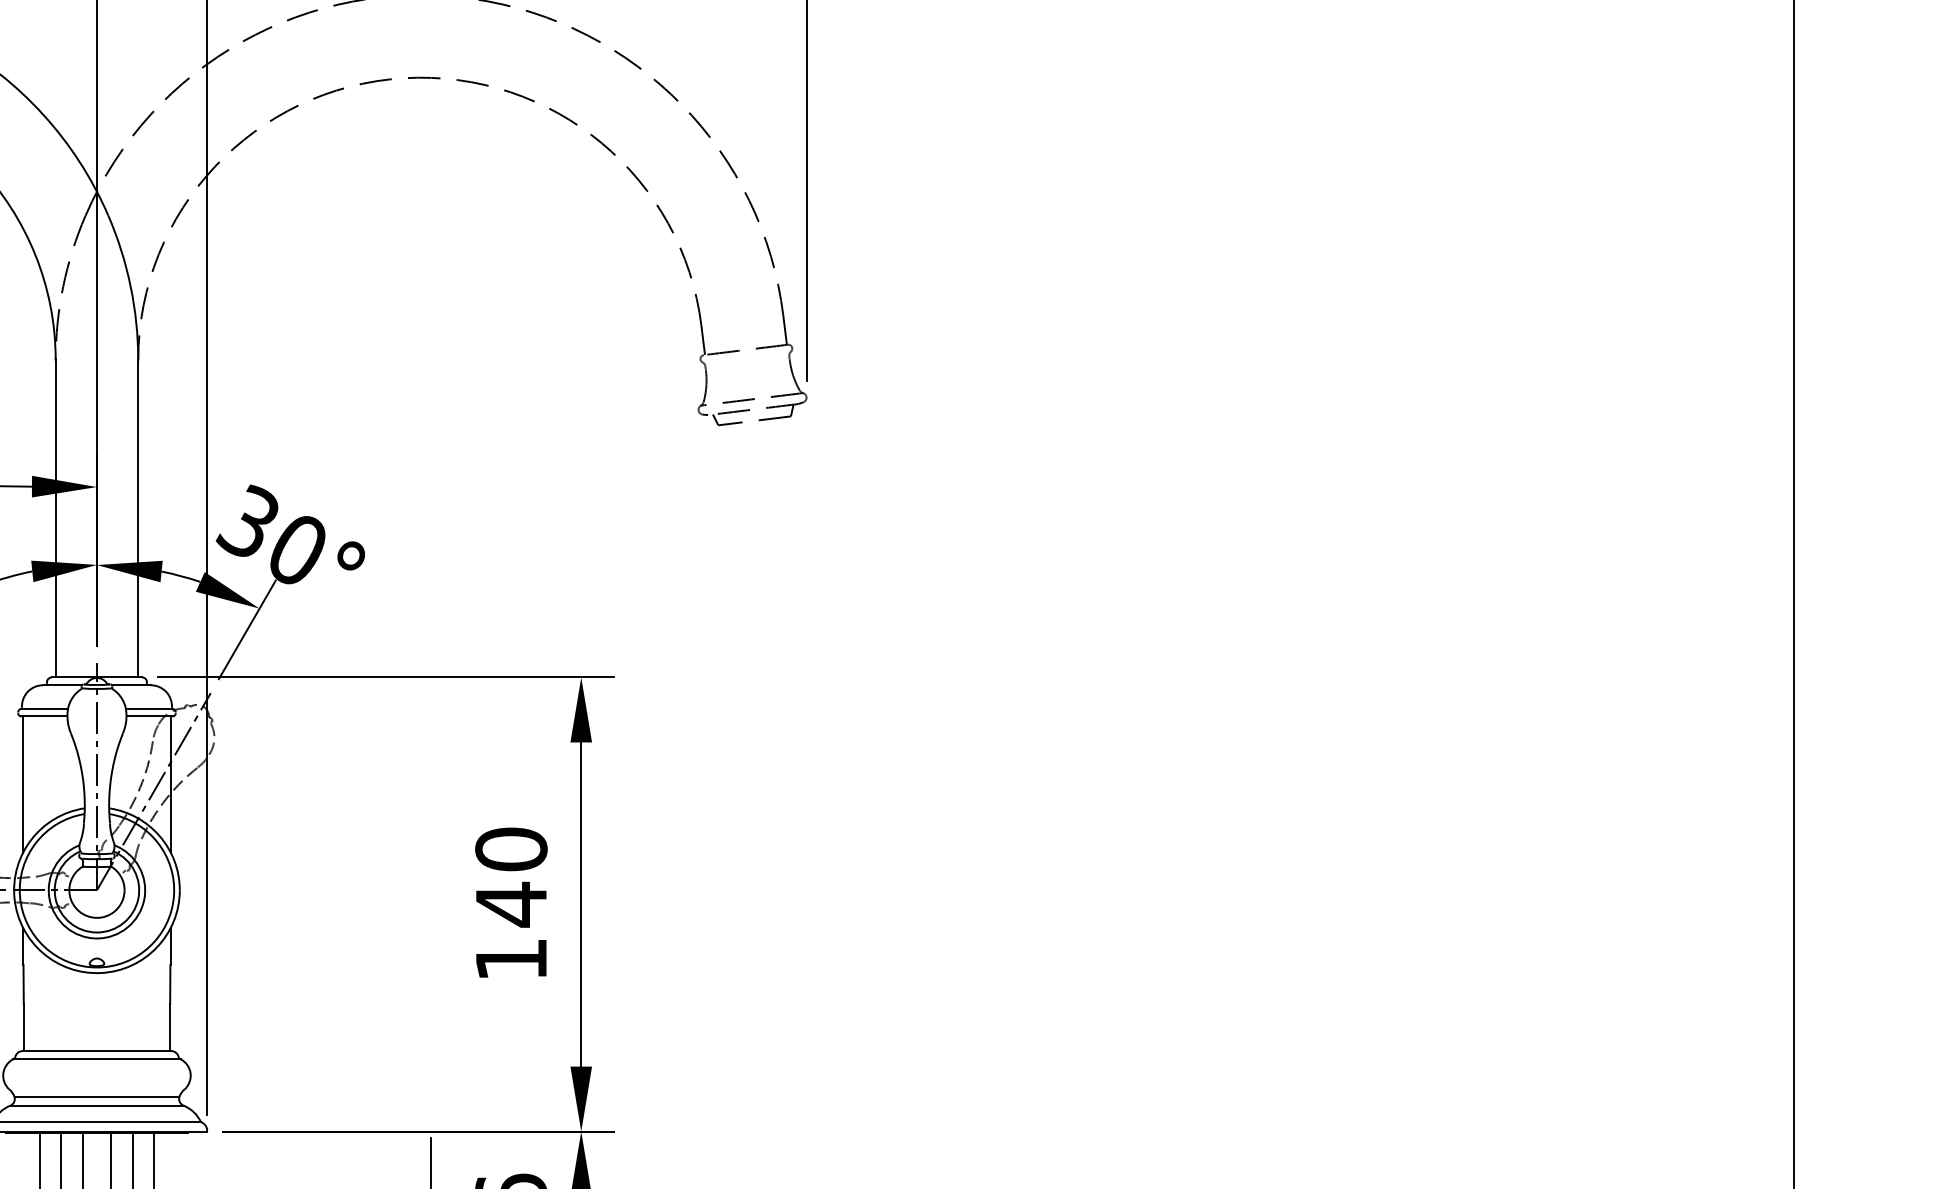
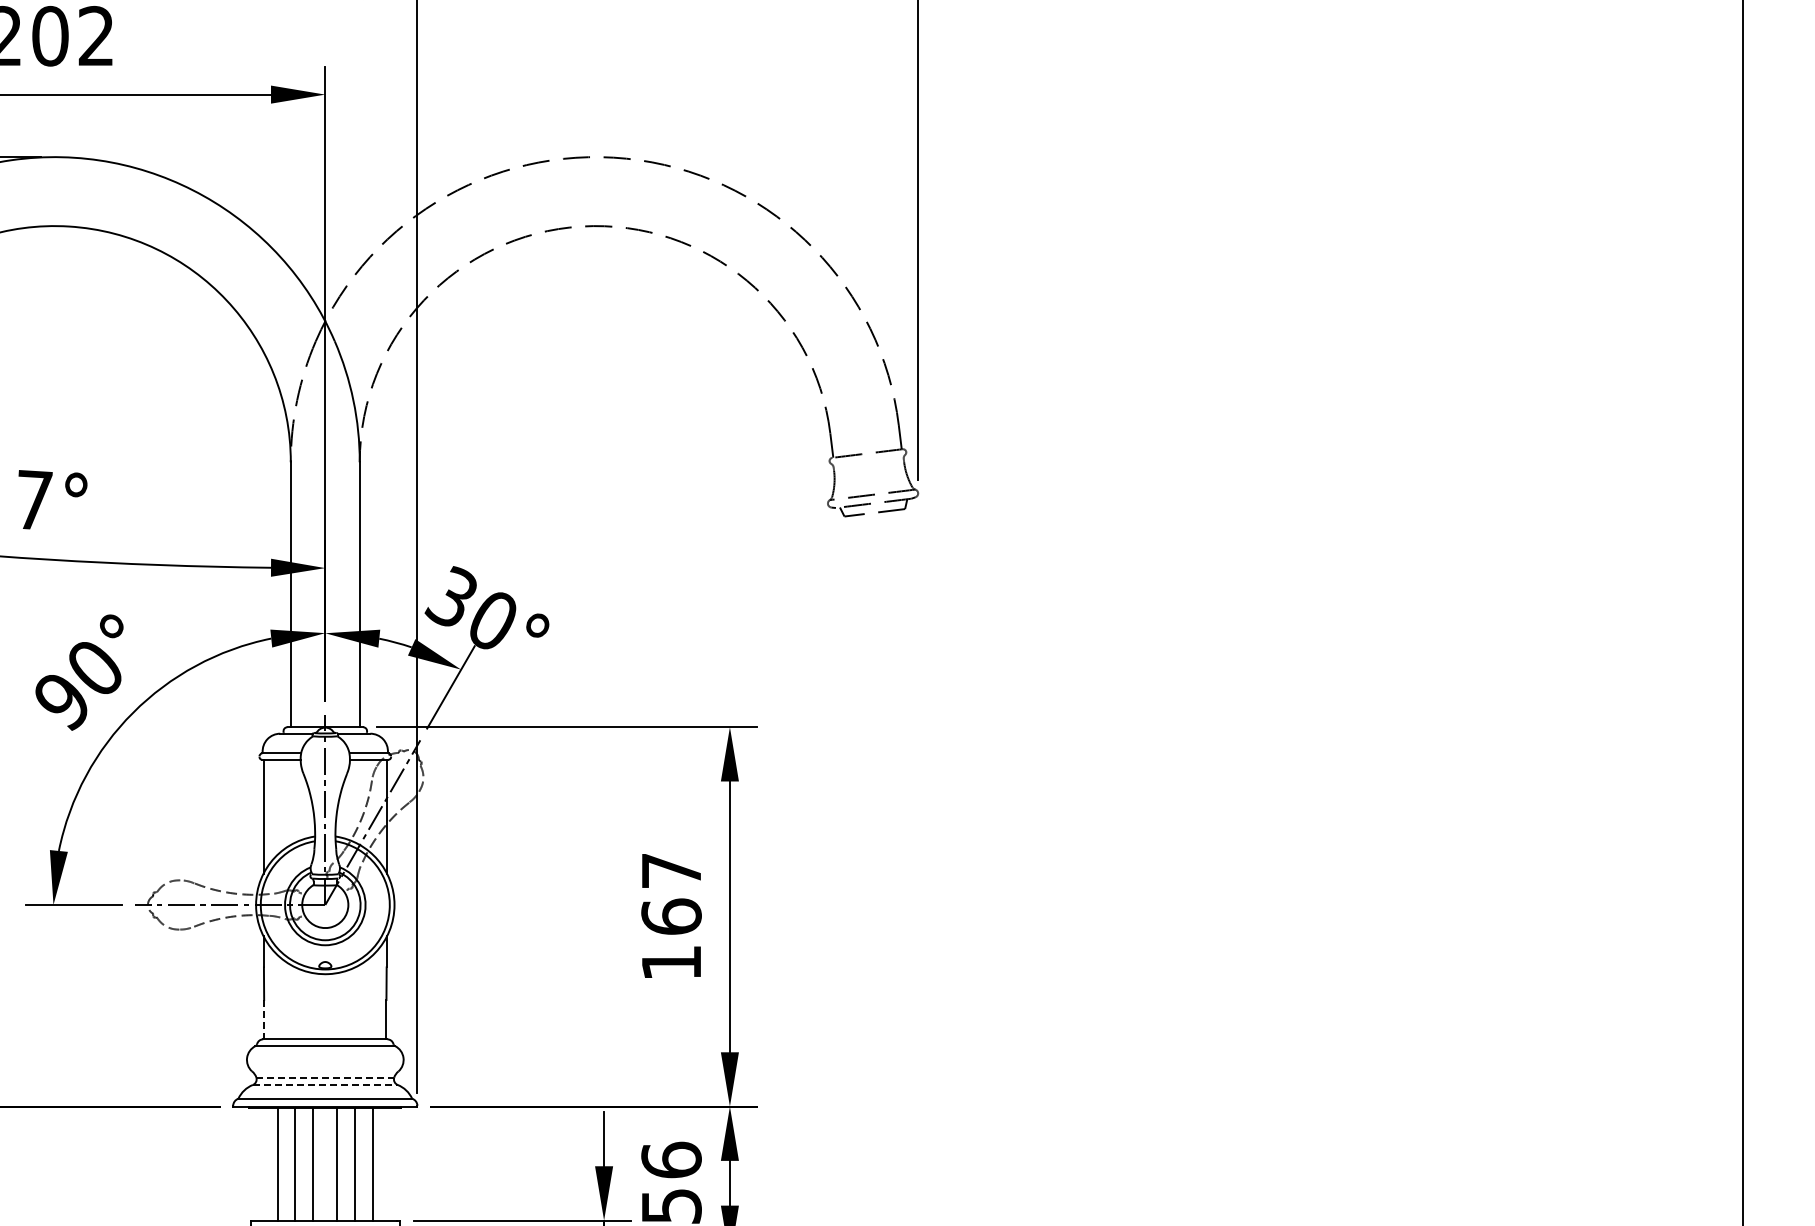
text: (511, 877) -> (671, 894), 140 -> 167
line: (24, 1027) -> (264, 1019), solid -> dashed
line: (97, 1096) -> (325, 1077), solid -> dashed
line: (97, 1105) -> (325, 1084), solid -> dashed

